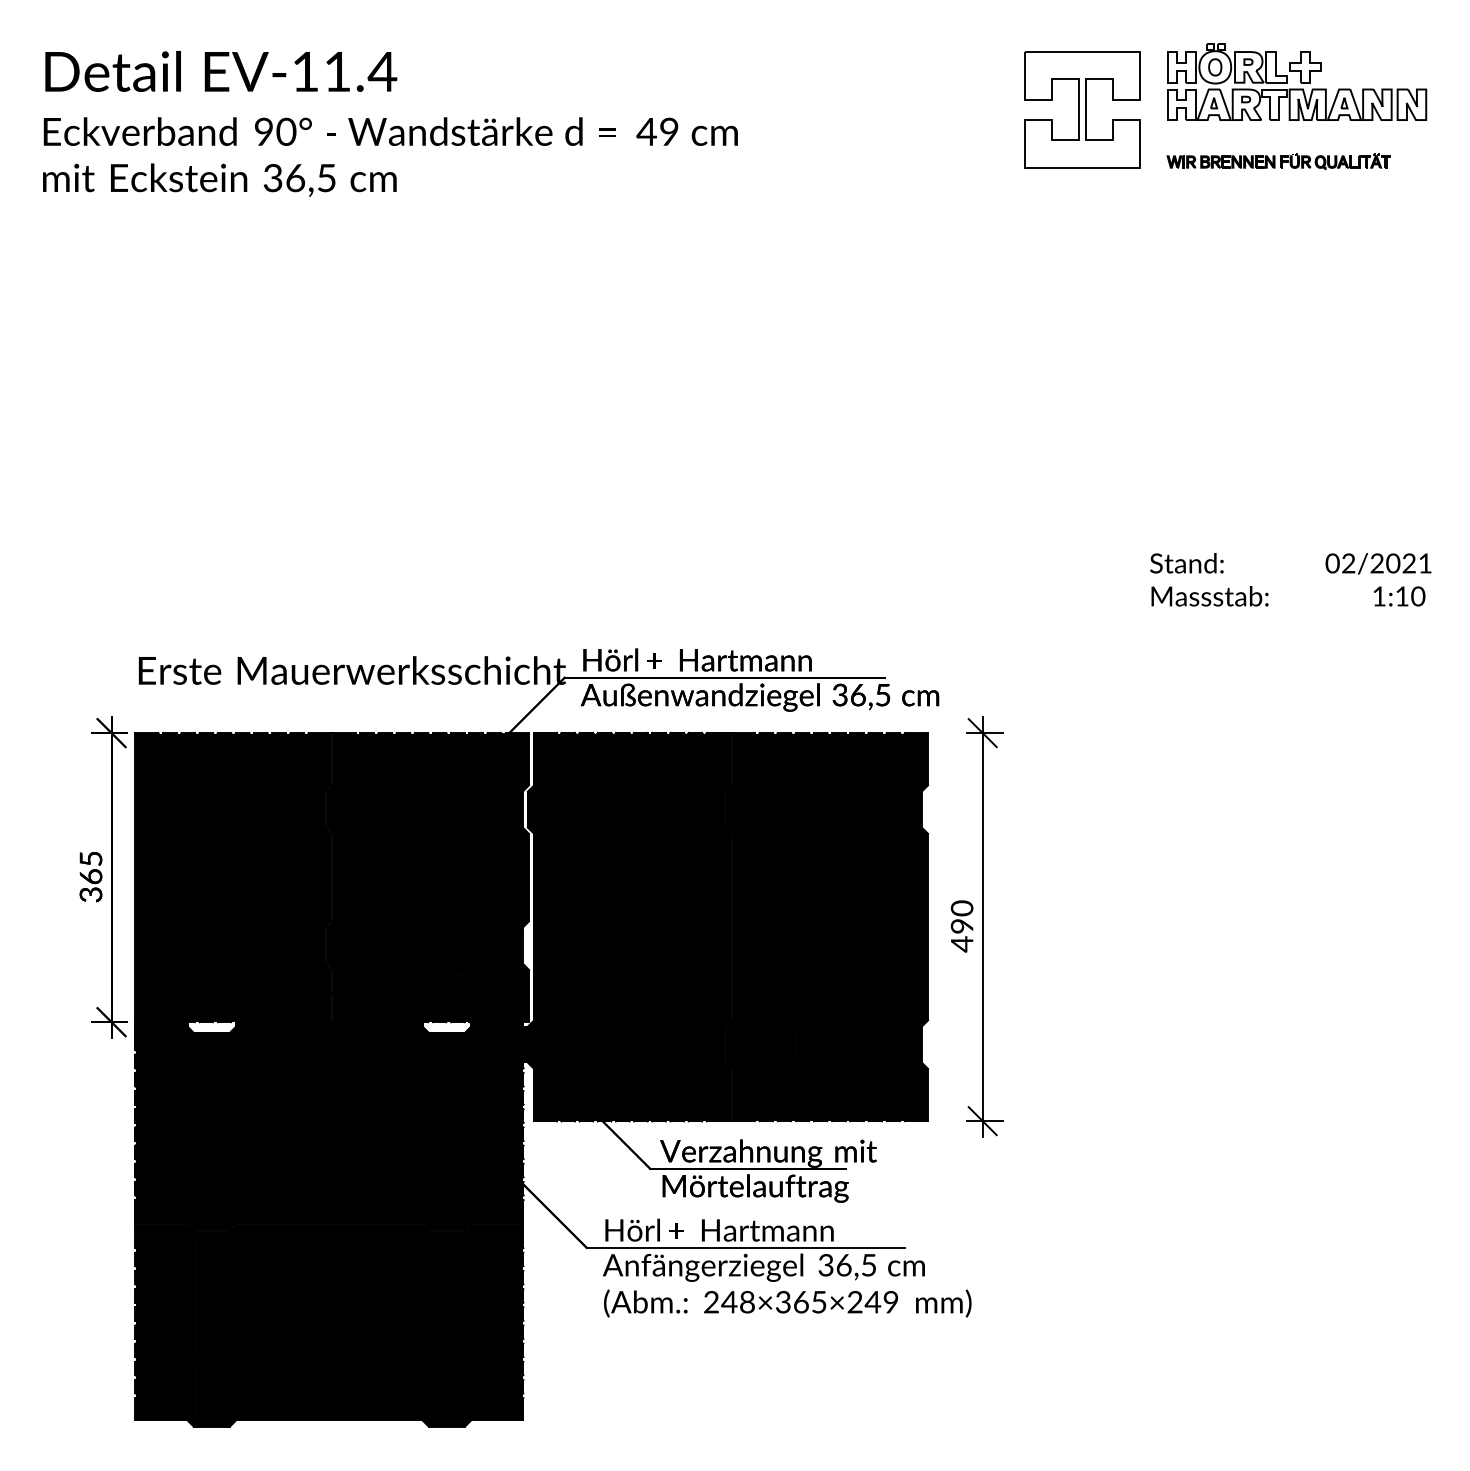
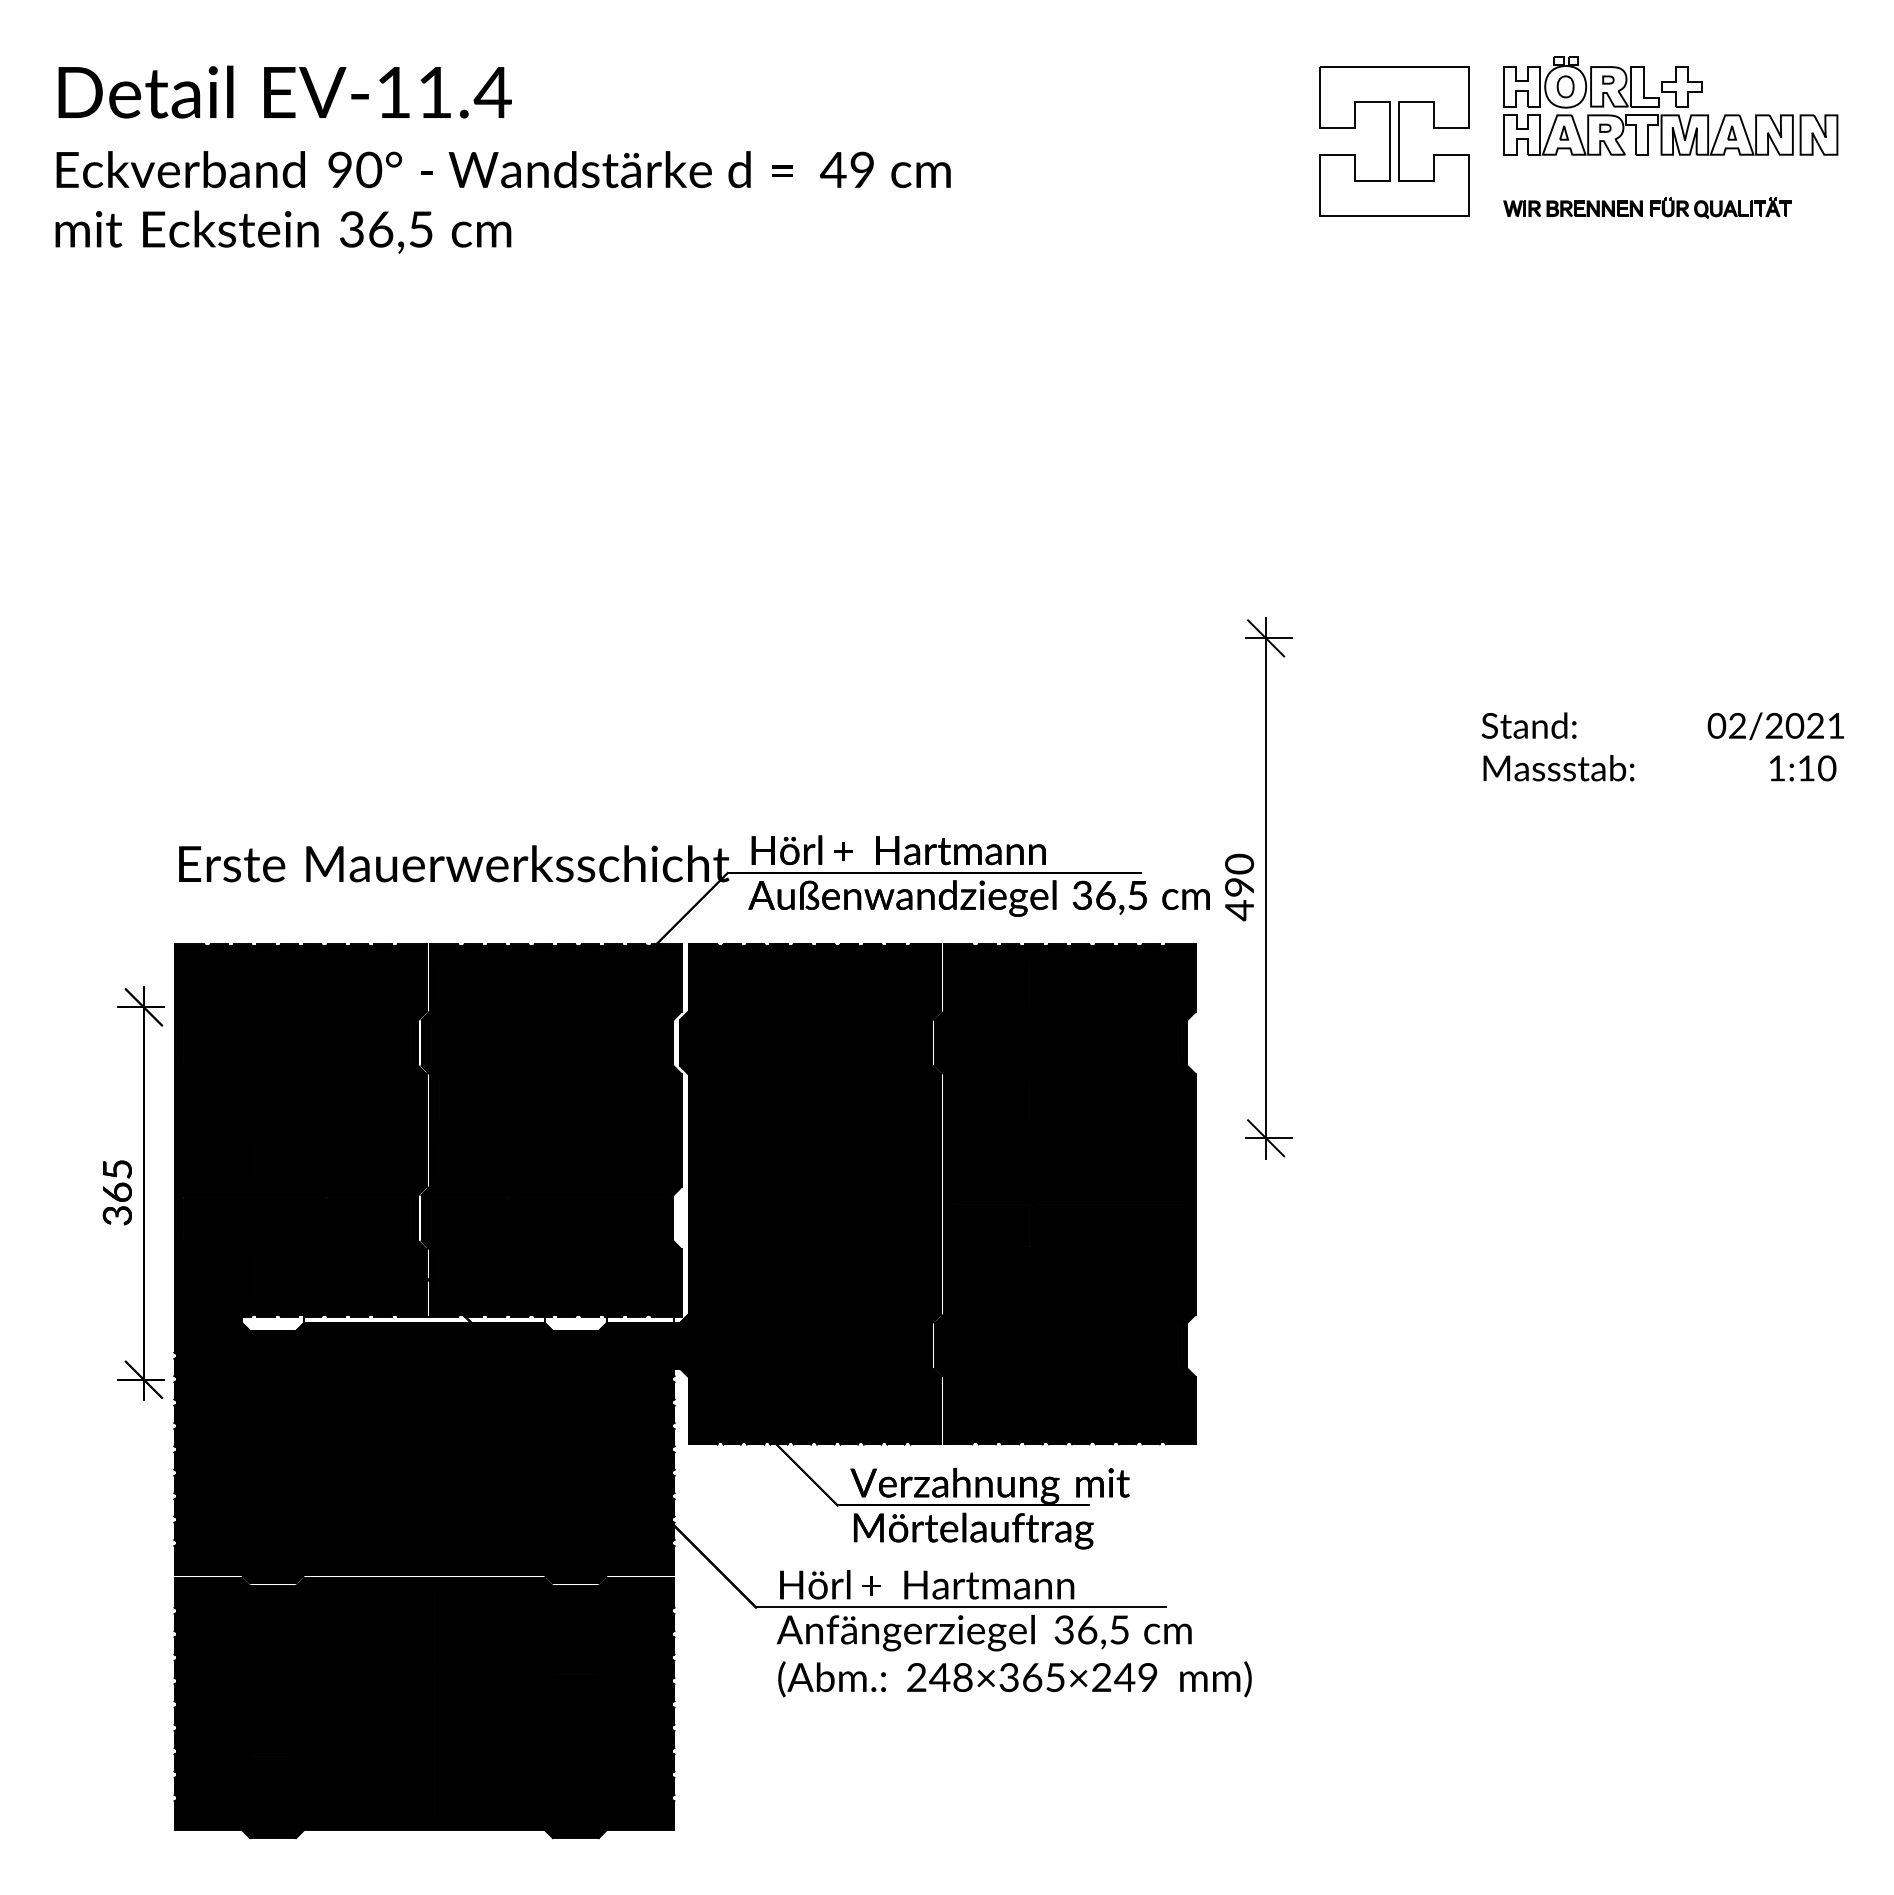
part: (103, 877) -> (133, 1193), moved
part: (976, 927) -> (1258, 888), moved
fill: (329, 1023) -> (424, 1318), removed
fill: (497, 1023) -> (640, 1318), removed

